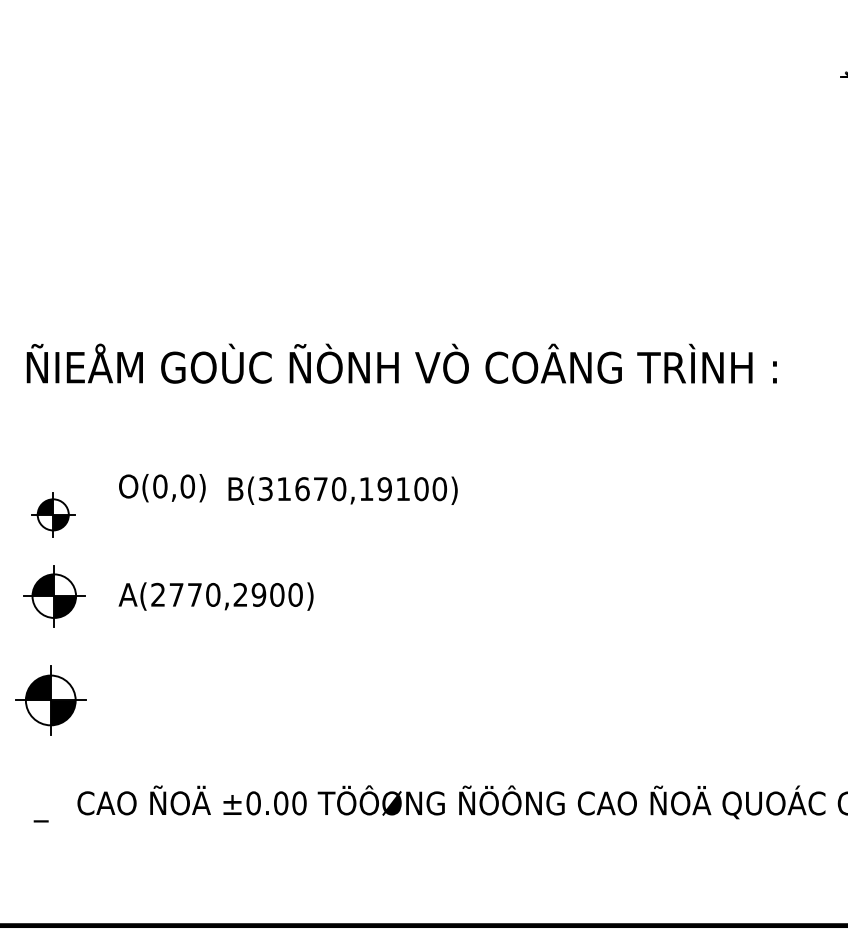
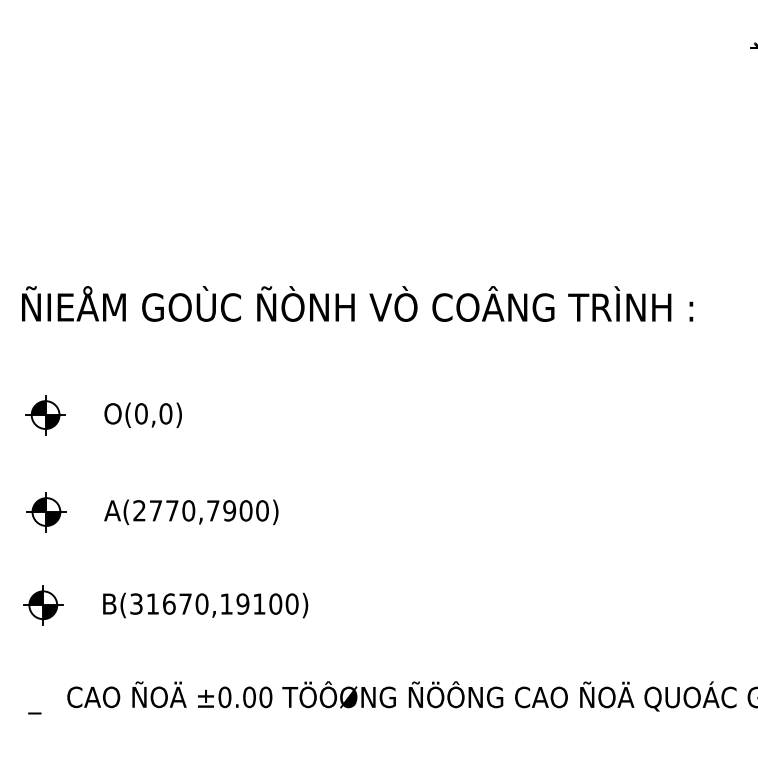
text: (342, 490) -> (205, 605), moved
part: (53, 514) -> (45, 414), moved
text: (240, 594) -> (213, 510), A(2770,2900) -> A(2770,7900)
part: (53, 596) -> (45, 512), size x0.71
part: (50, 700) -> (43, 605), size x0.62

